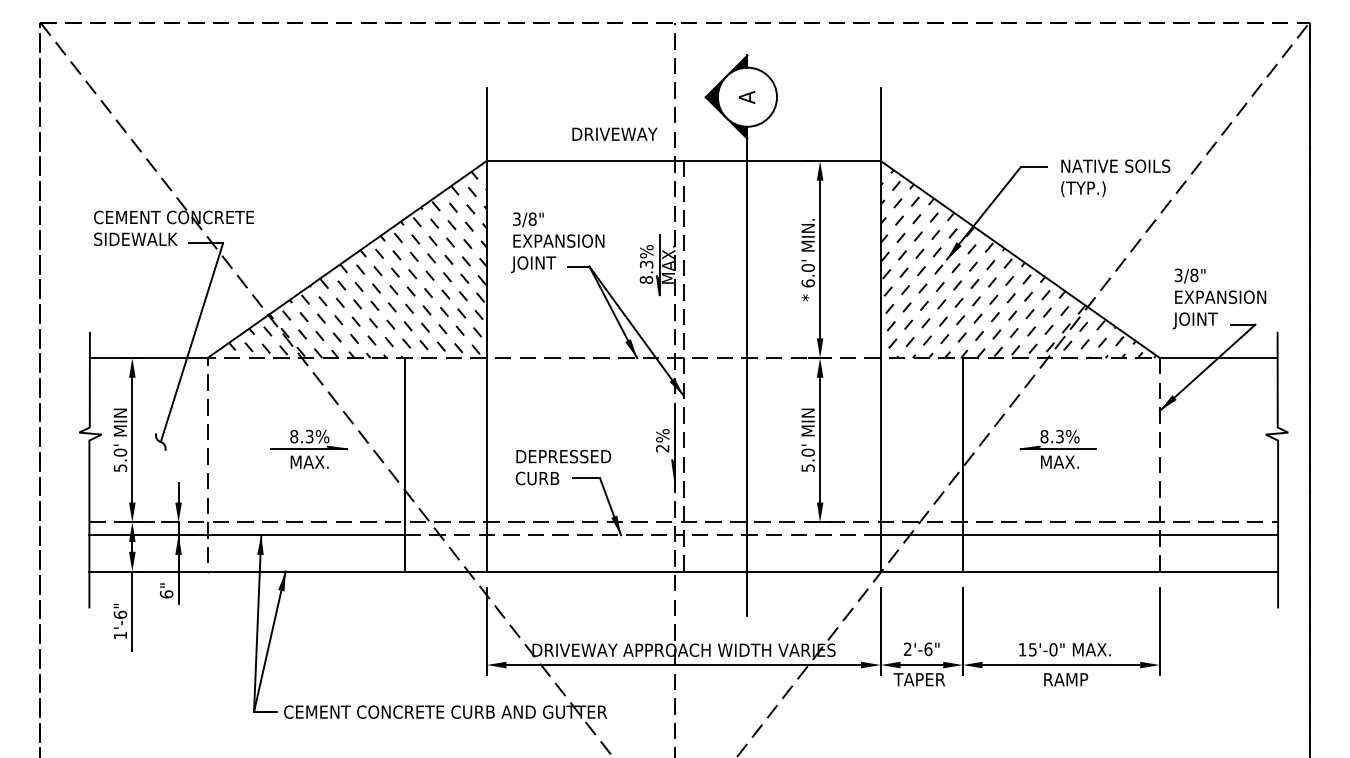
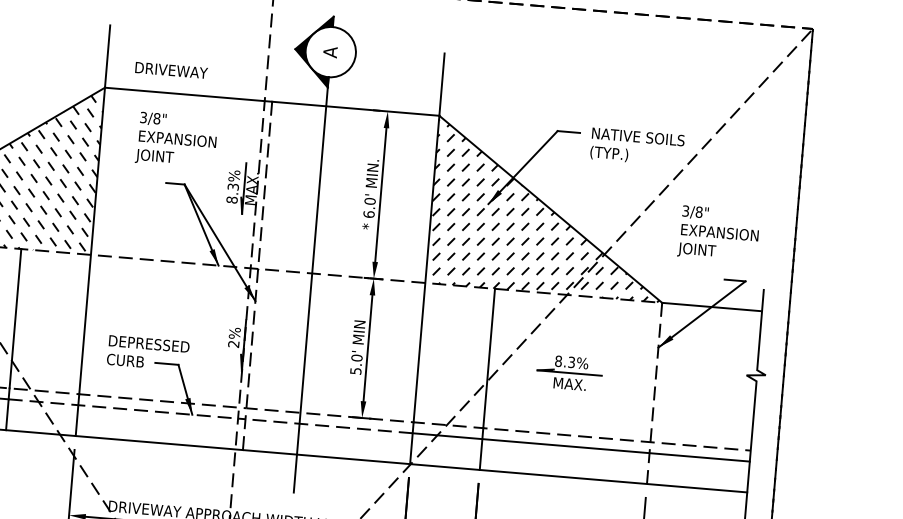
text: (614, 133) -> (171, 69), moved
text: (557, 242) -> (176, 140), moved
text: (1219, 298) -> (718, 233), moved

